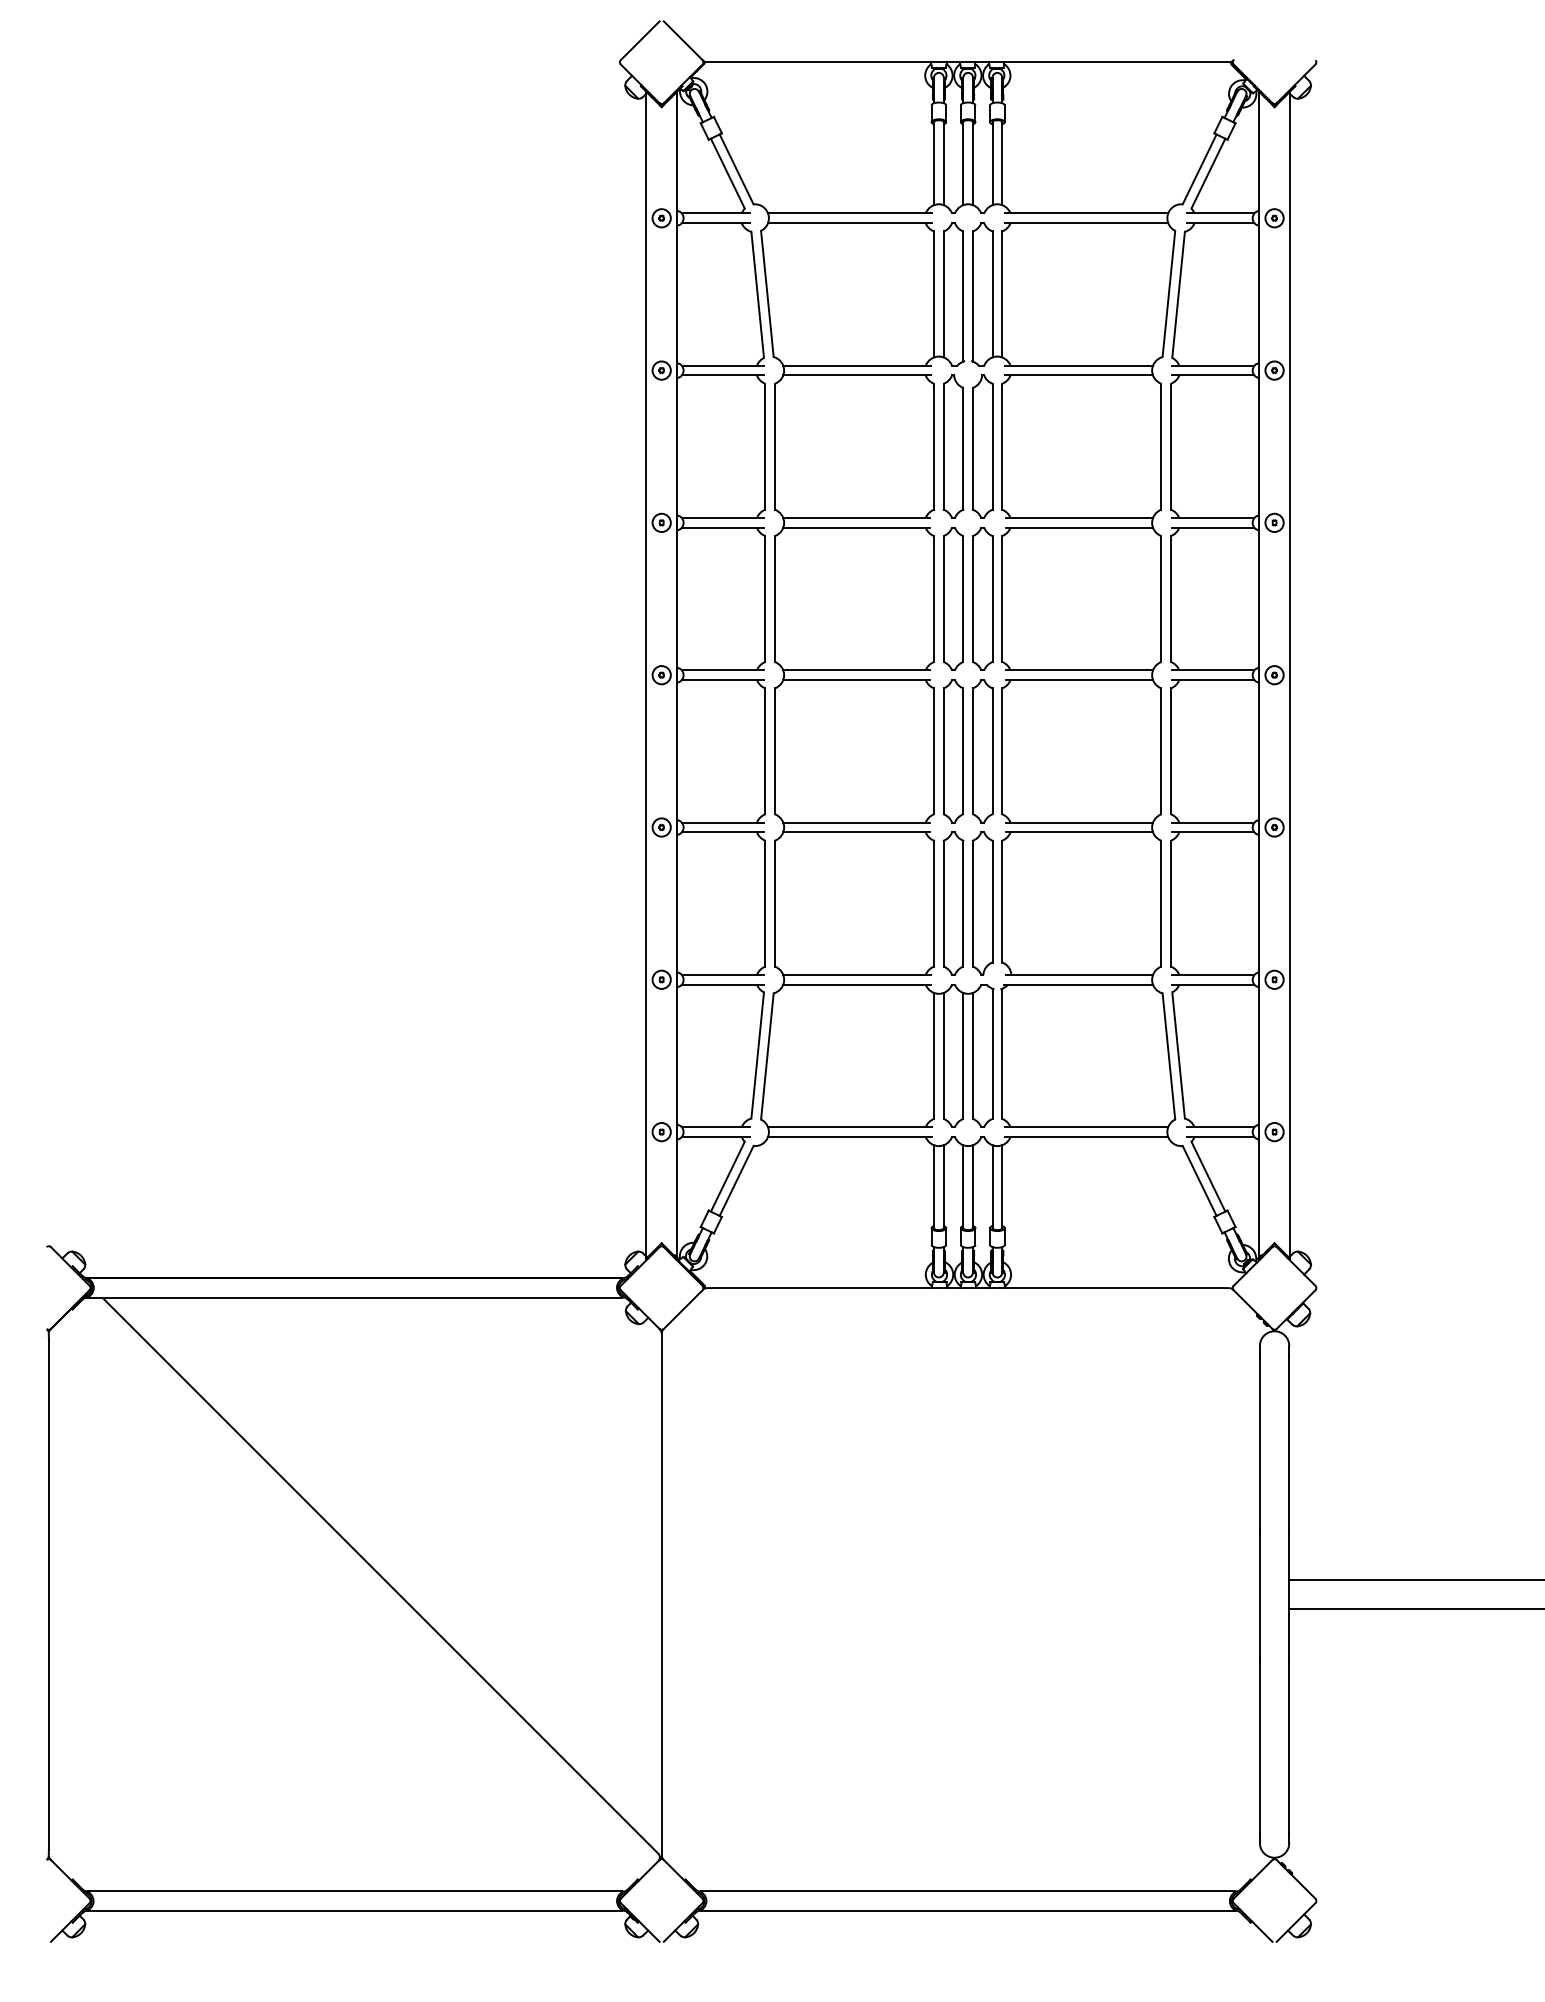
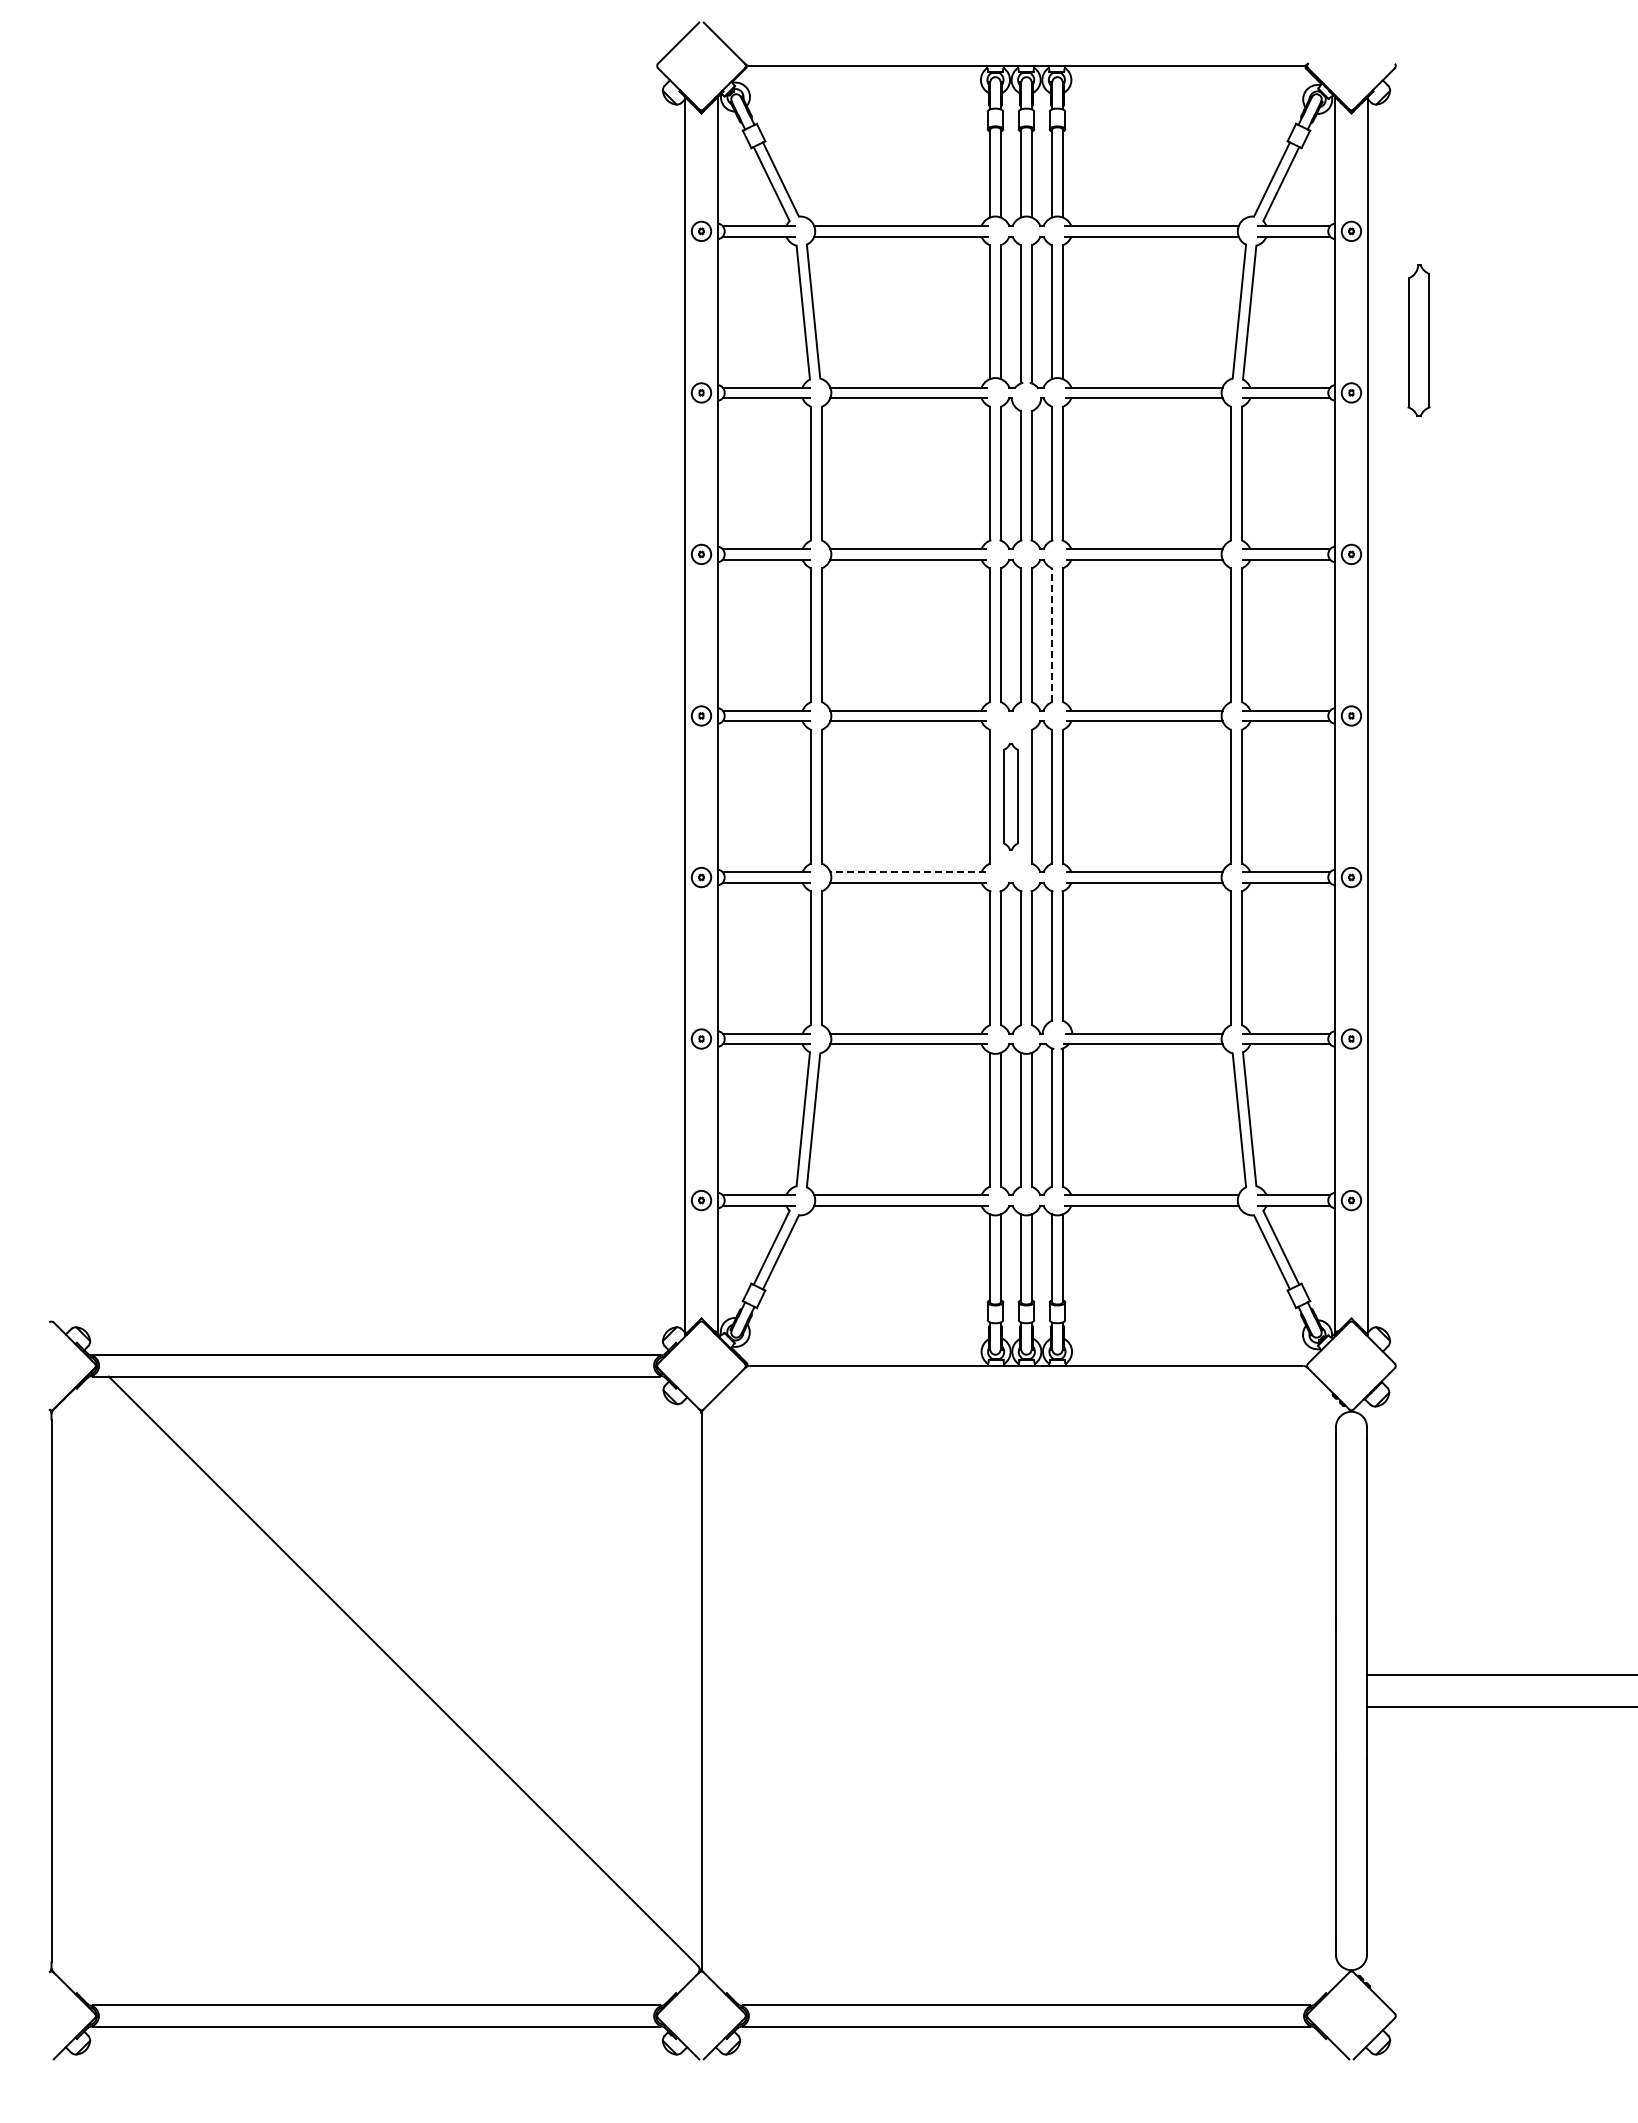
part: (1337, 321) -> (1418, 340), added
line: (992, 599) -> (1052, 635), solid -> dashed
part: (953, 751) -> (1010, 796), size x0.7
line: (856, 822) -> (908, 872), solid -> dashed

